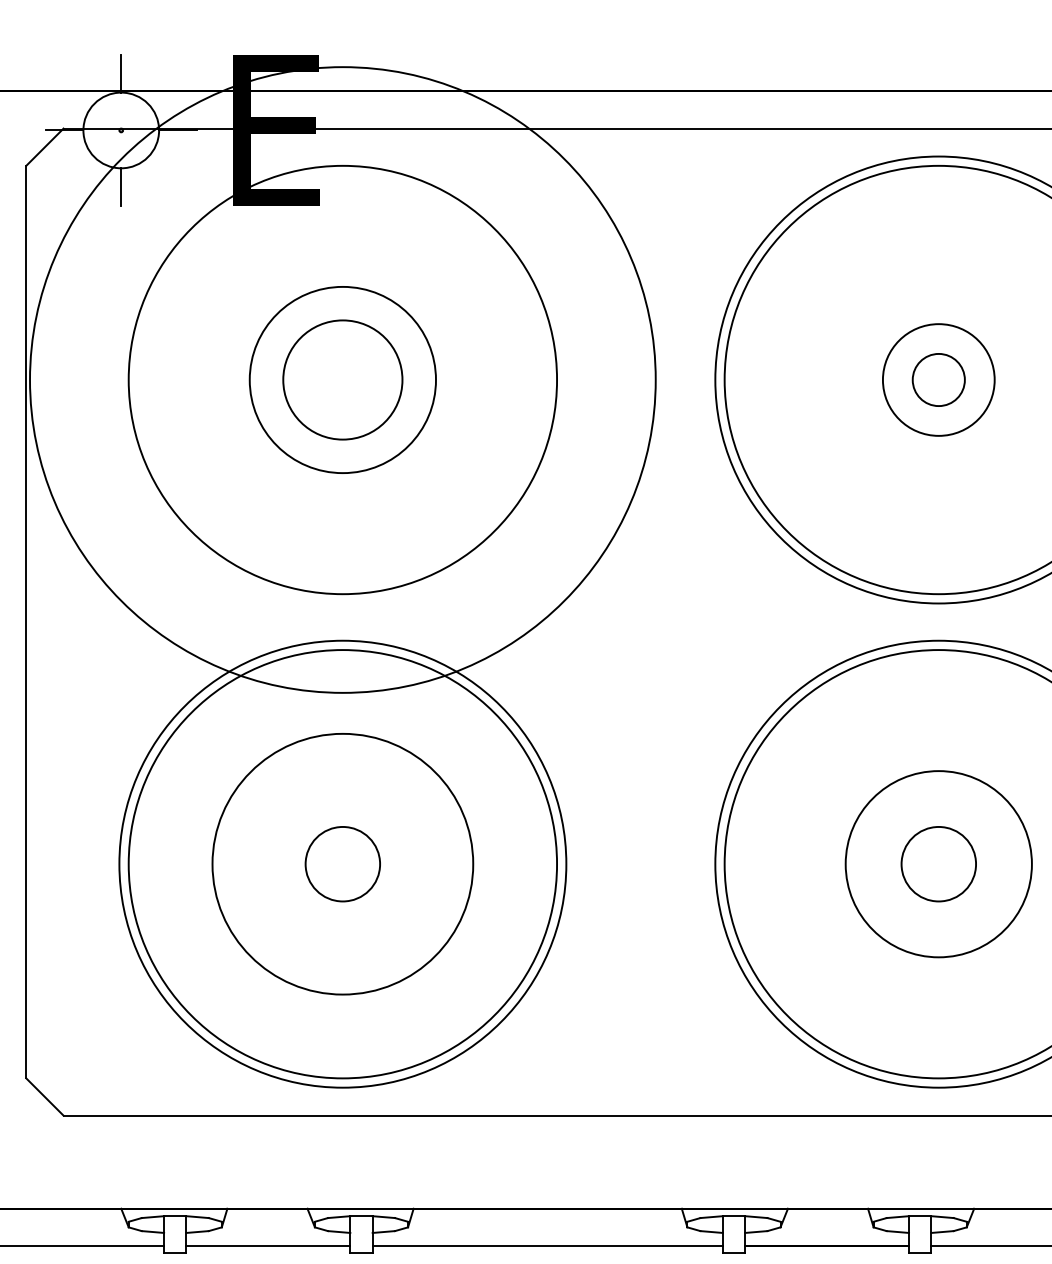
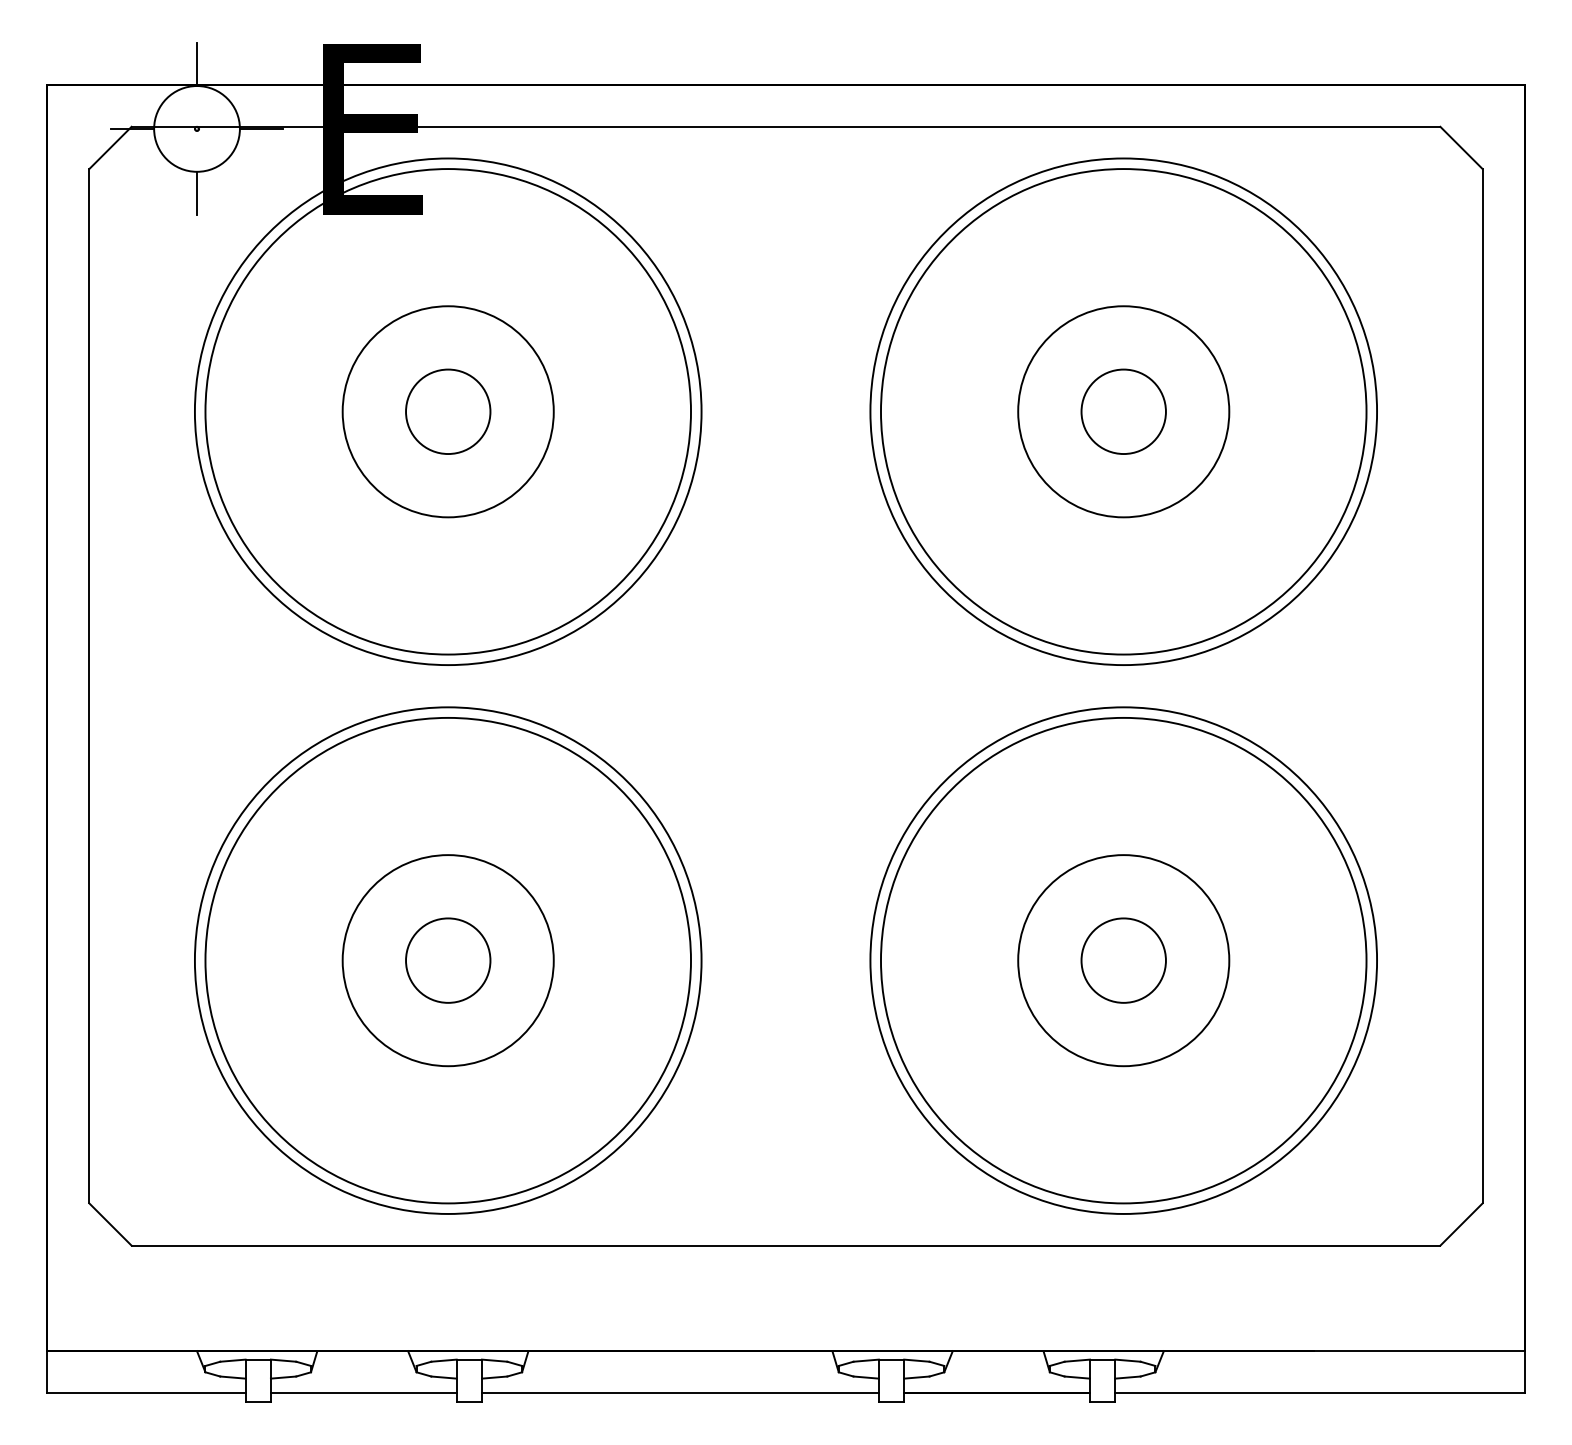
circle: (342, 379) -> (447, 411), size x0.71
circle: (343, 379) -> (448, 411), size x0.62
circle: (938, 379) -> (1123, 411), size x1.43
circle: (938, 379) -> (1123, 411), size x1.67
circle: (342, 864) -> (447, 960), size x0.71

